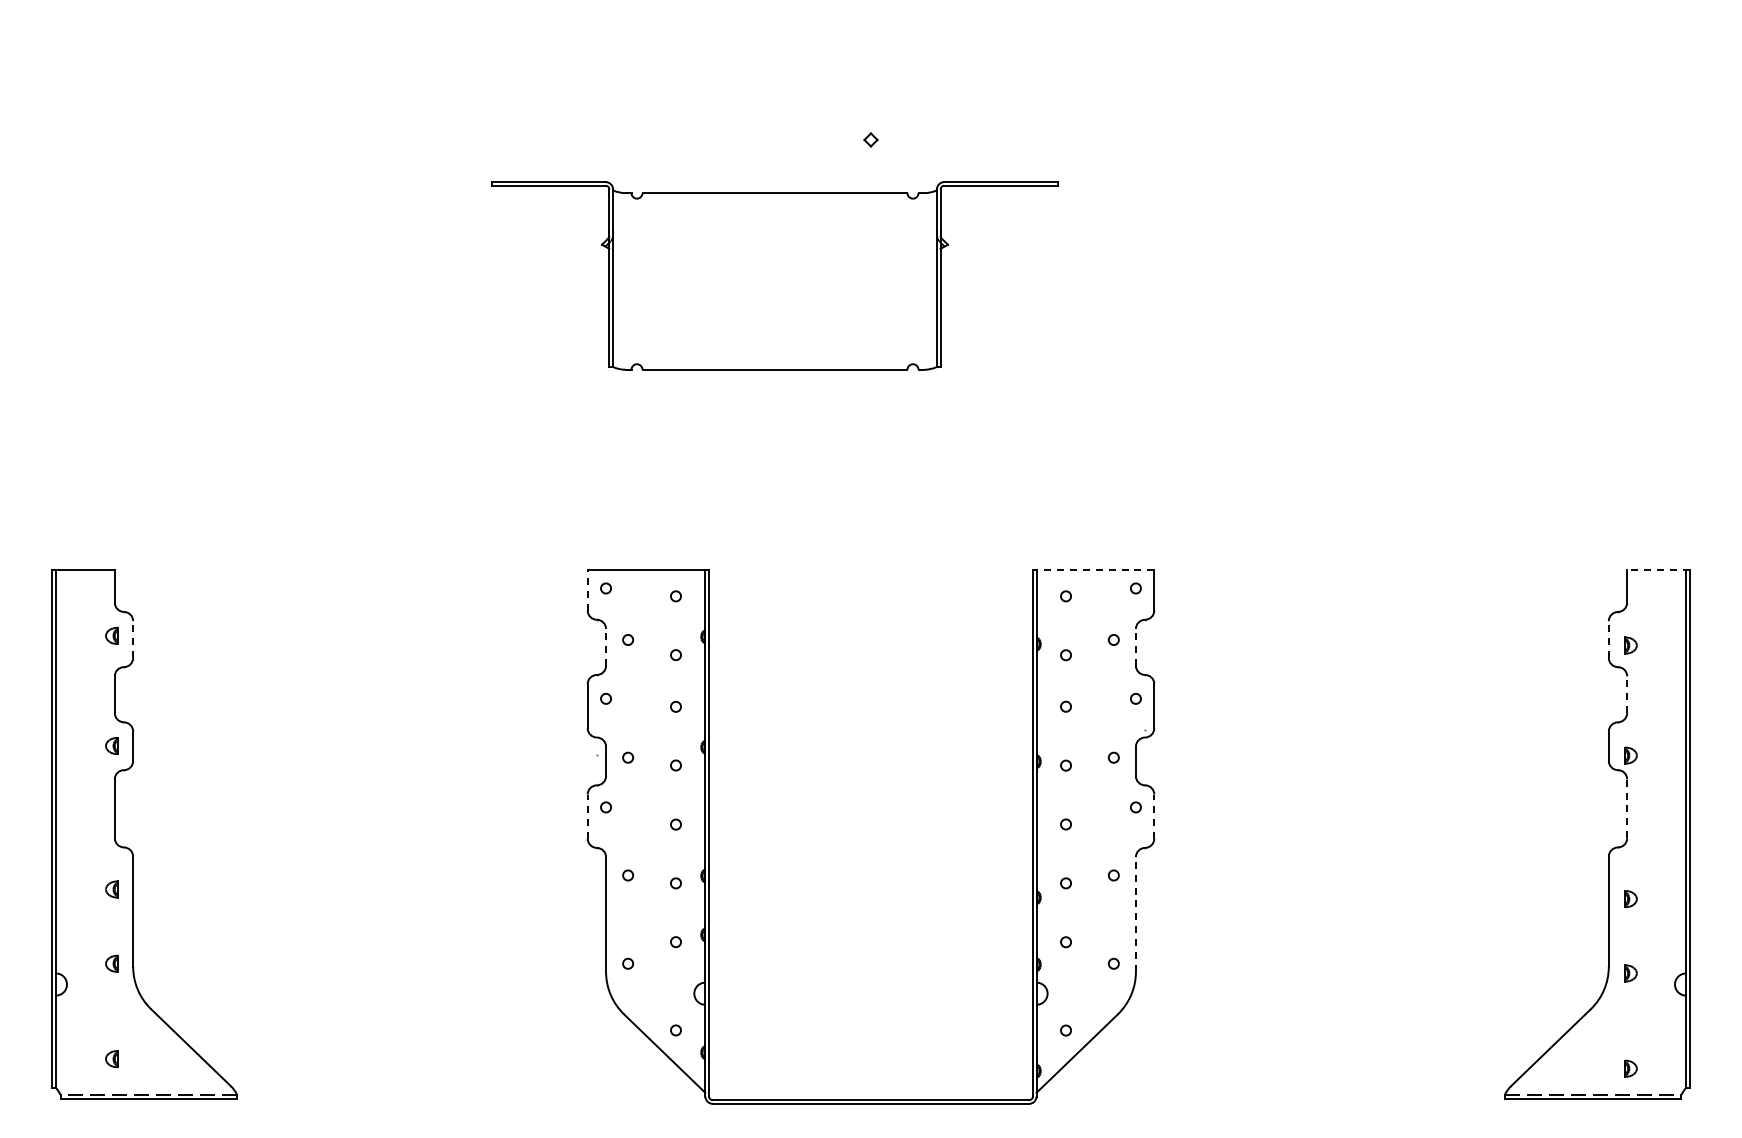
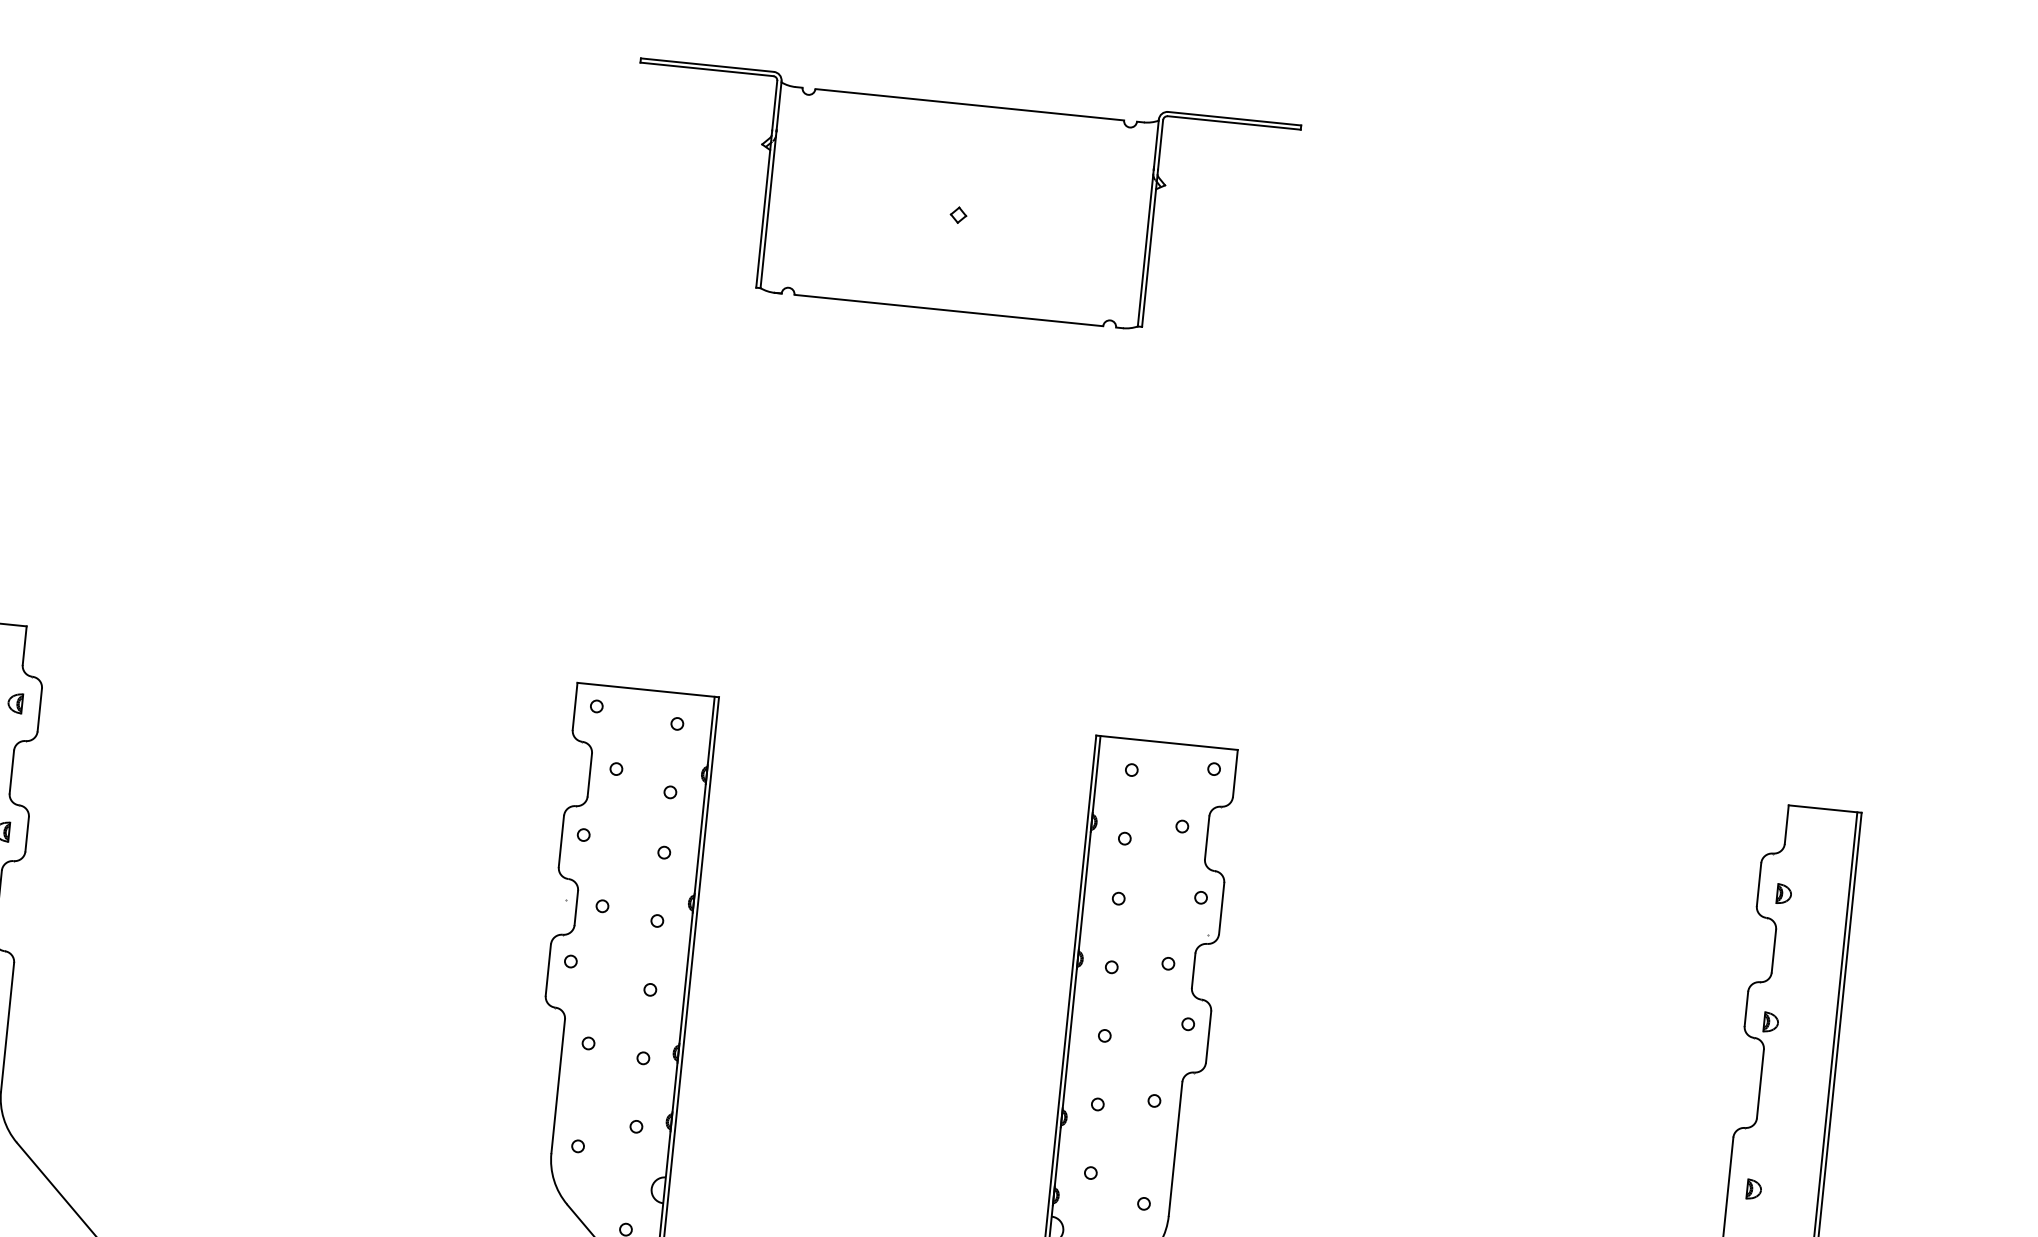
part: (774, 275) -> (959, 200), moved
line: (1657, 569) -> (1824, 808), dashed -> solid
line: (1093, 570) -> (1166, 743), dashed -> solid
line: (587, 589) -> (575, 705), dashed -> solid
line: (133, 639) -> (40, 709), dashed -> solid
line: (1608, 639) -> (1758, 884), dashed -> solid
line: (606, 646) -> (590, 774), dashed -> solid
line: (1135, 646) -> (1206, 836), dashed -> solid
line: (1627, 694) -> (1774, 950), dashed -> solid
line: (1627, 808) -> (1760, 1083), dashed -> solid
line: (587, 816) -> (548, 969), dashed -> solid
line: (1154, 816) -> (1208, 1037), dashed -> solid
line: (1135, 914) -> (1175, 1148), dashed -> solid

